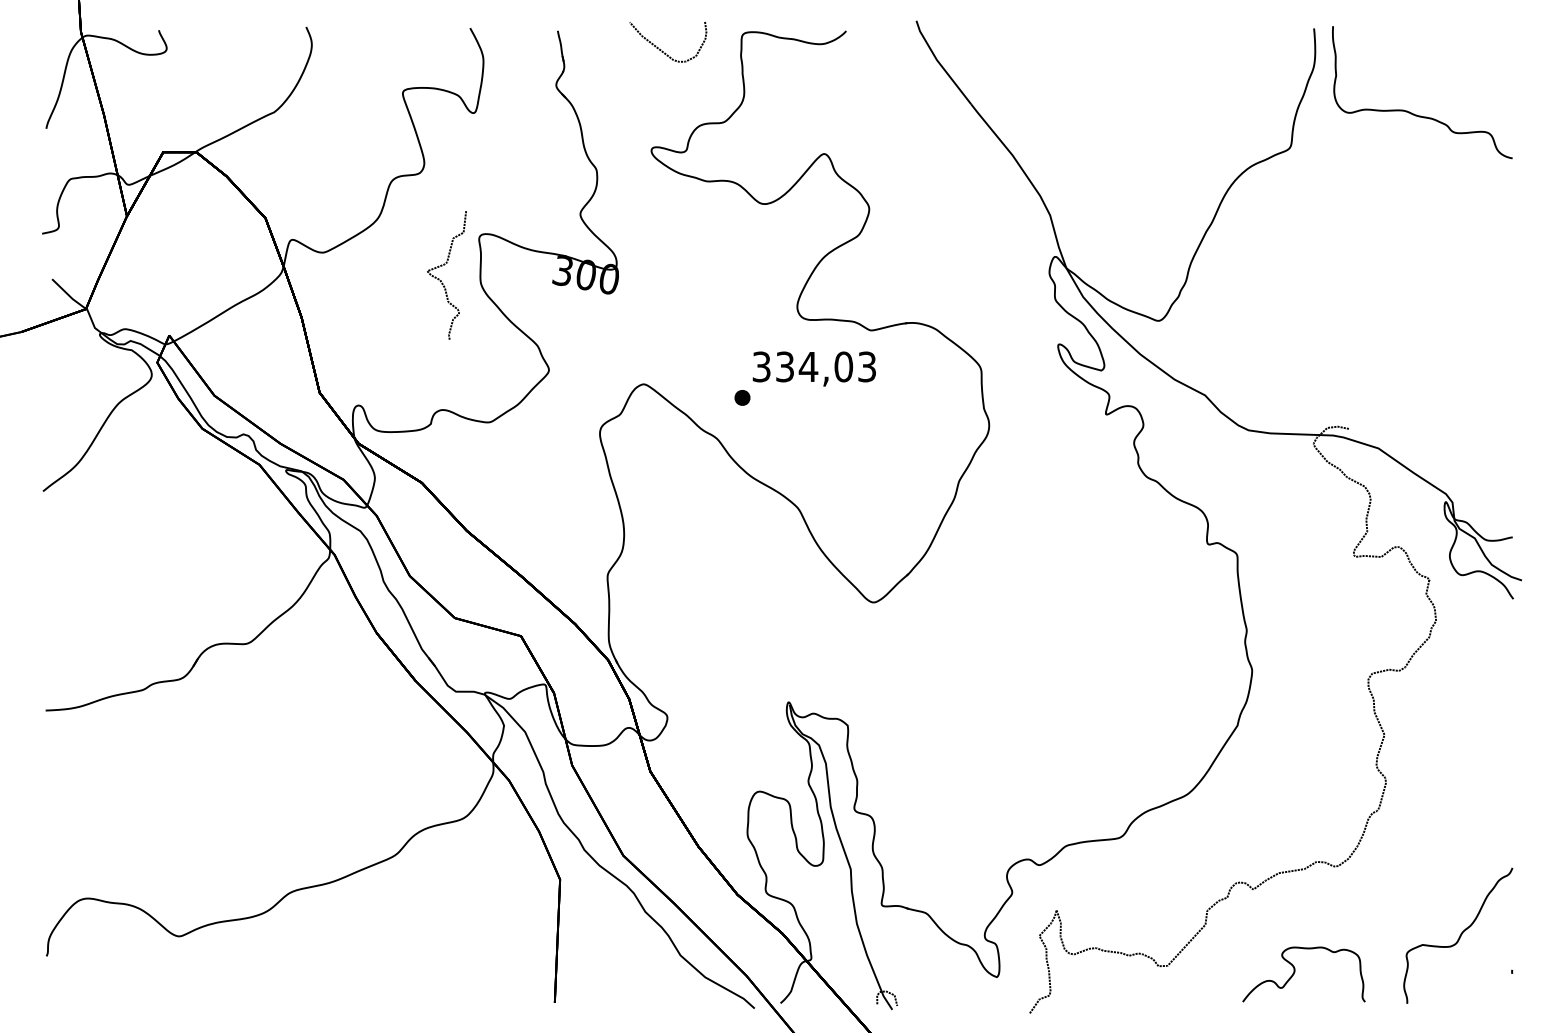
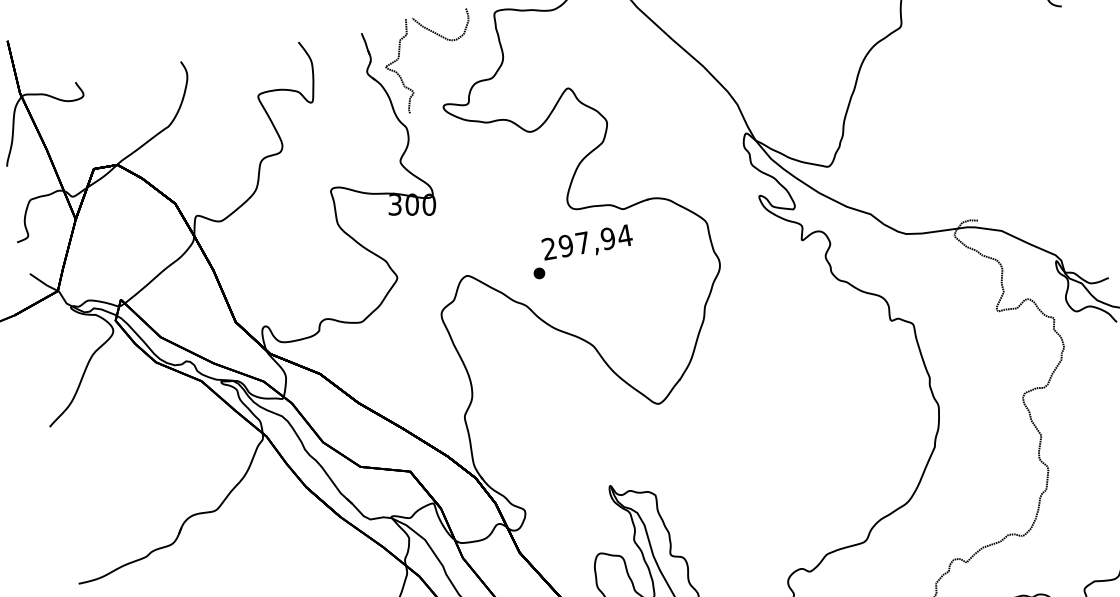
curve: (441, 280) -> (396, 71), moved
text: (814, 366) -> (587, 242), 334,03 -> 297,94

